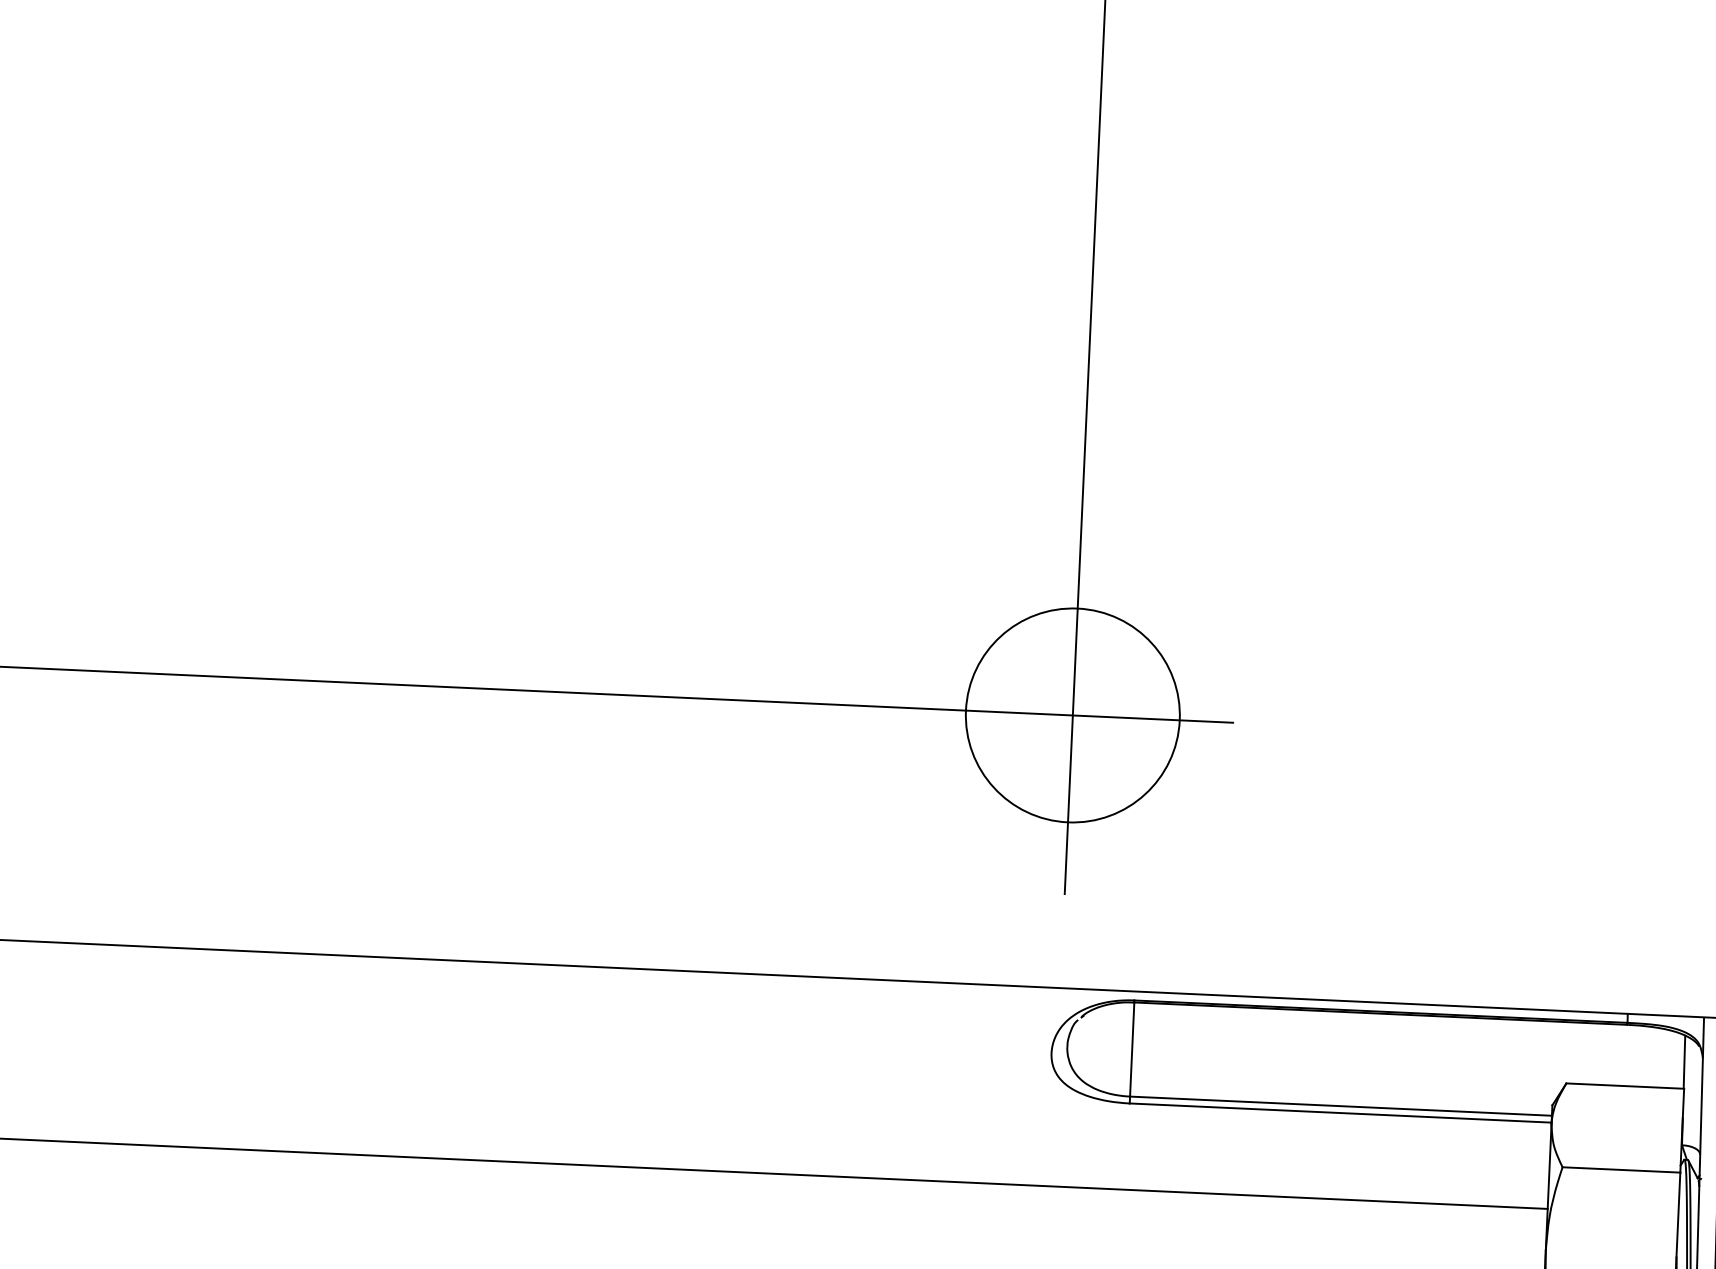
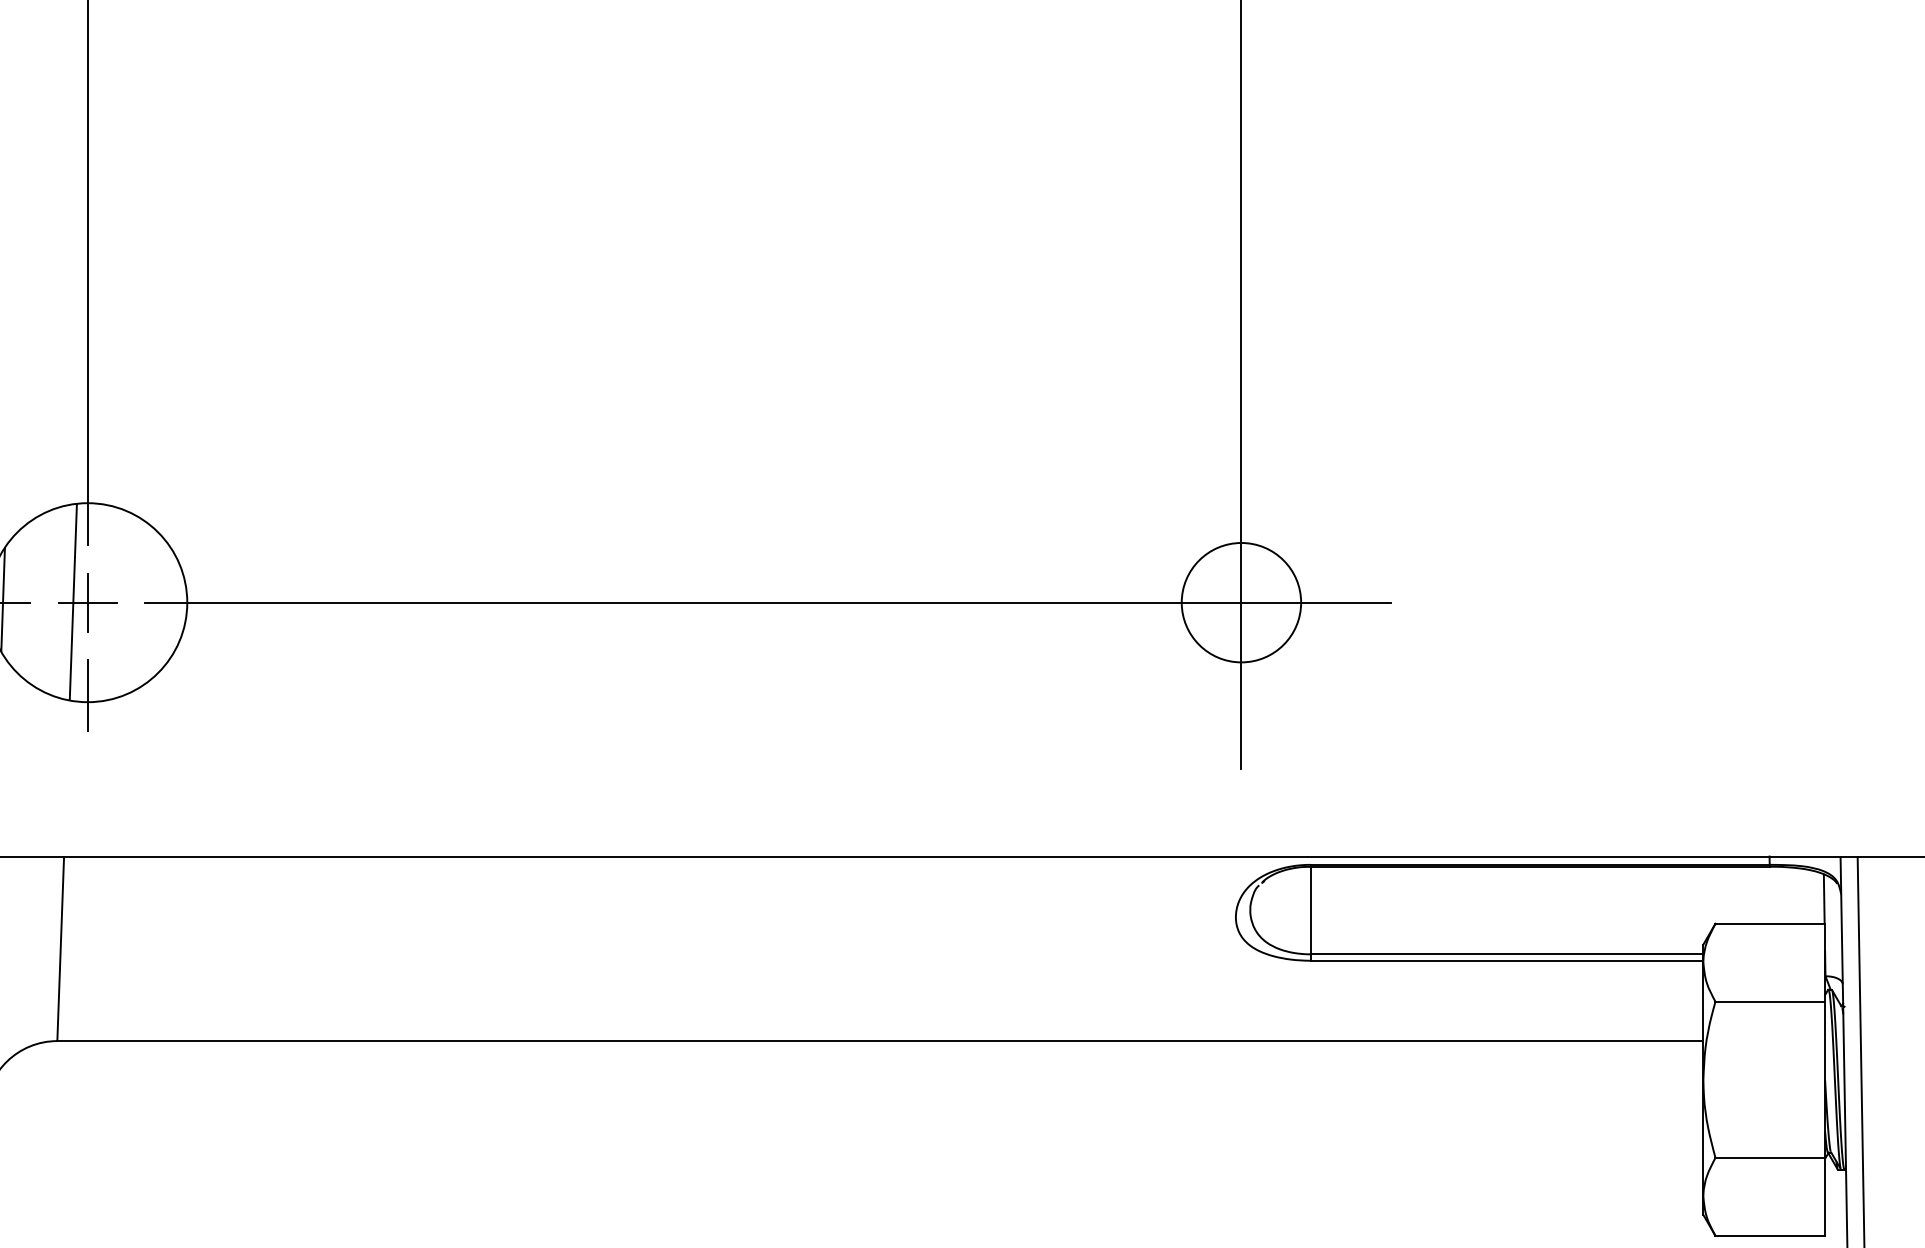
circle: (1071, 715) -> (1240, 602), size x0.6

